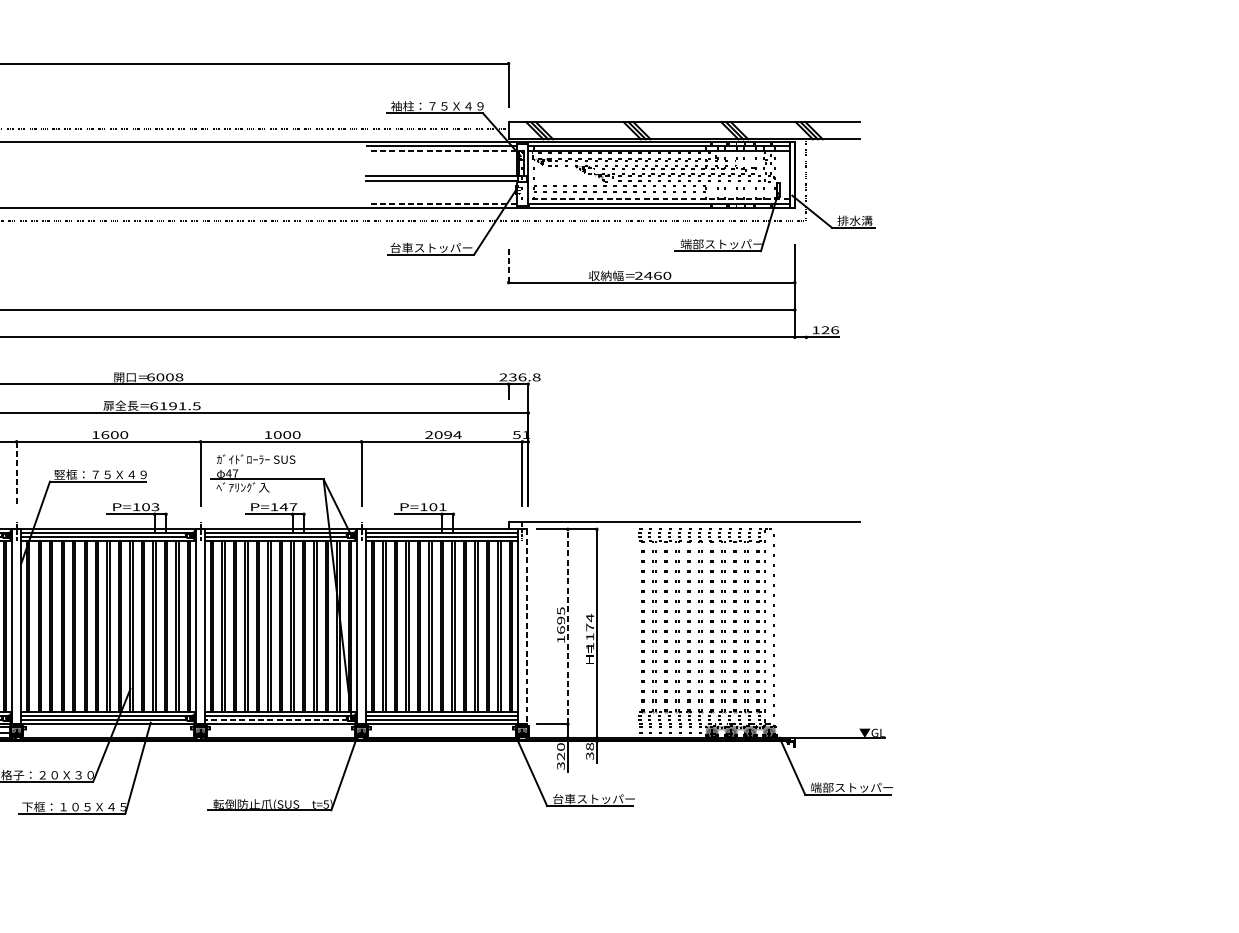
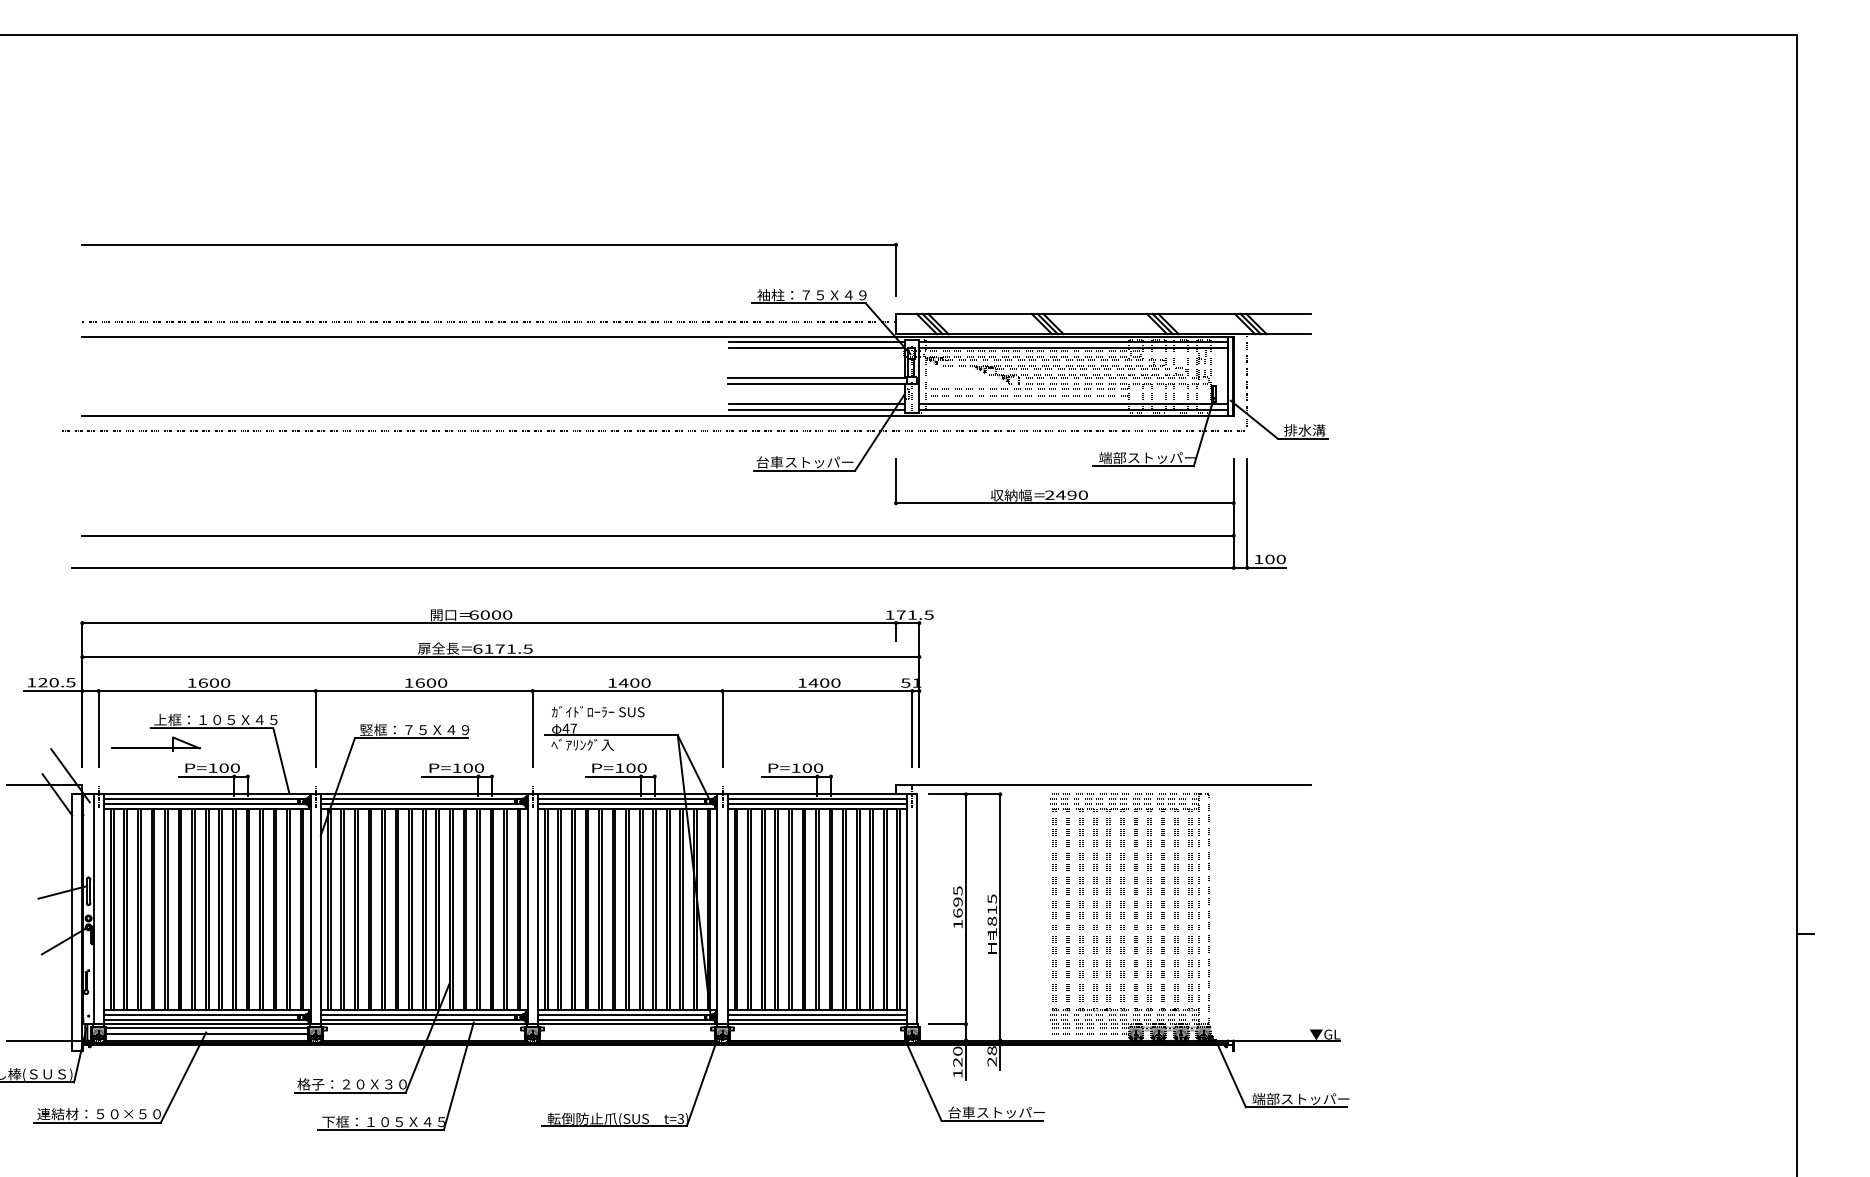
line: (441, 151) -> (816, 348), dashed -> solid
line: (442, 198) -> (817, 404), added
line: (658, 198) -> (1072, 404), dashed -> solid
line: (441, 203) -> (816, 410), dashed -> solid
line: (508, 263) -> (896, 480), dashed -> solid
text: (657, 275) -> (1071, 494), 2460 -> 2490
line: (806, 290) -> (1247, 512), added
text: (830, 330) -> (1275, 559), 126 -> 100
text: (520, 376) -> (909, 614), 236.8 -> 171.5
text: (179, 377) -> (507, 615), 6008 -> 6000
text: (172, 405) -> (499, 648), 6191.5 -> 6171.5
text: (277, 434) -> (623, 682), 1000 -> 1400
text: (442, 434) -> (818, 682), 2094 -> 1400
line: (16, 473) -> (315, 728), dashed -> solid
text: (155, 506) -> (479, 767), P=103 -> P=100
text: (288, 506) -> (636, 767), P=147 -> P=100
text: (442, 506) -> (818, 767), P=101 -> P=100
line: (526, 626) -> (917, 909), dashed -> solid
line: (568, 626) -> (966, 909), dashed -> solid
text: (589, 626) -> (991, 909), 1174 -> 1815
line: (275, 720) -> (621, 1019), dashed -> solid
text: (590, 755) -> (992, 1061), 38 -> 28
text: (560, 765) -> (957, 1073), 320 -> 120
text: (326, 804) -> (681, 1118), t=5) -> t=3)

